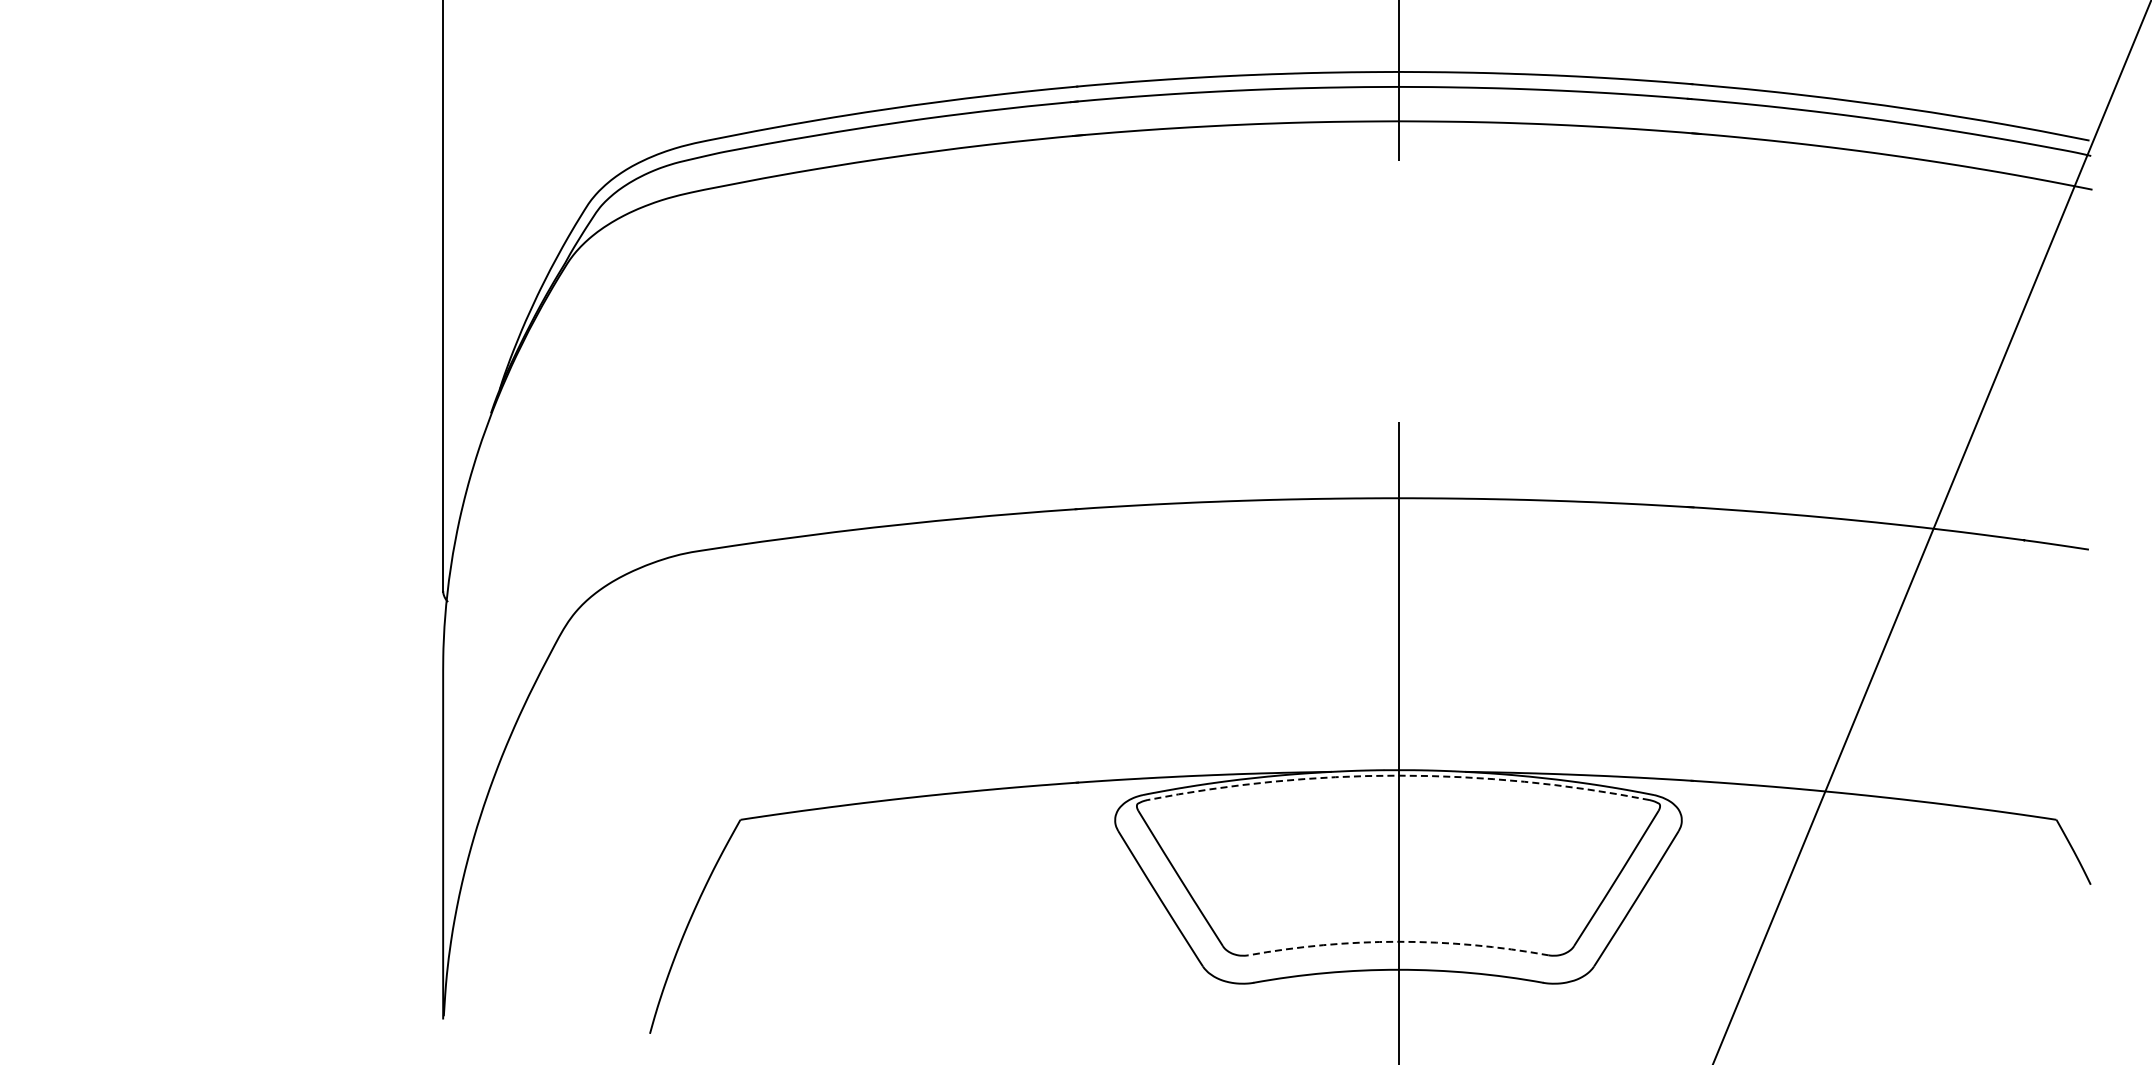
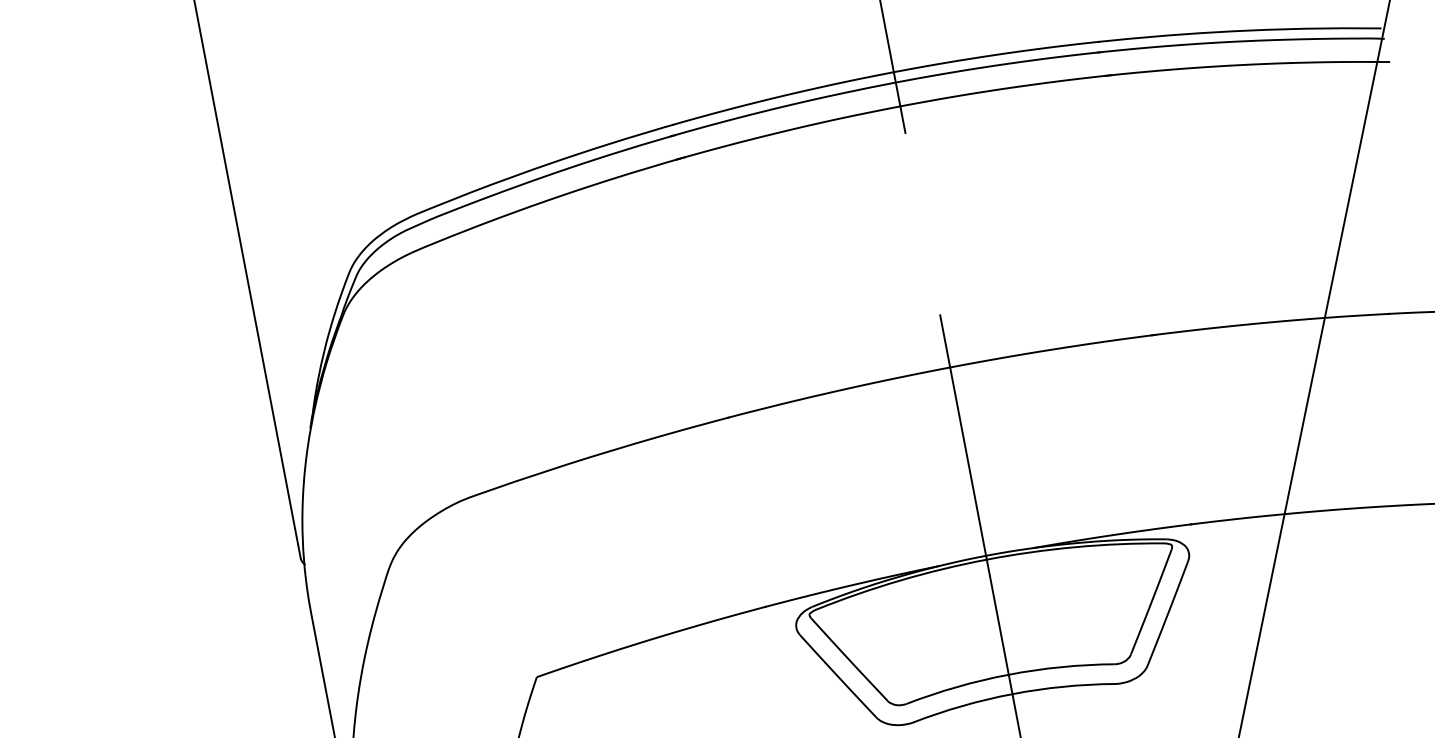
arc: (1398, 775) -> (986, 559), dashed -> solid
arc: (1398, 941) -> (1008, 674), dashed -> solid

